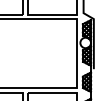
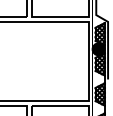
fill: (85, 42) -> (98, 48), added

